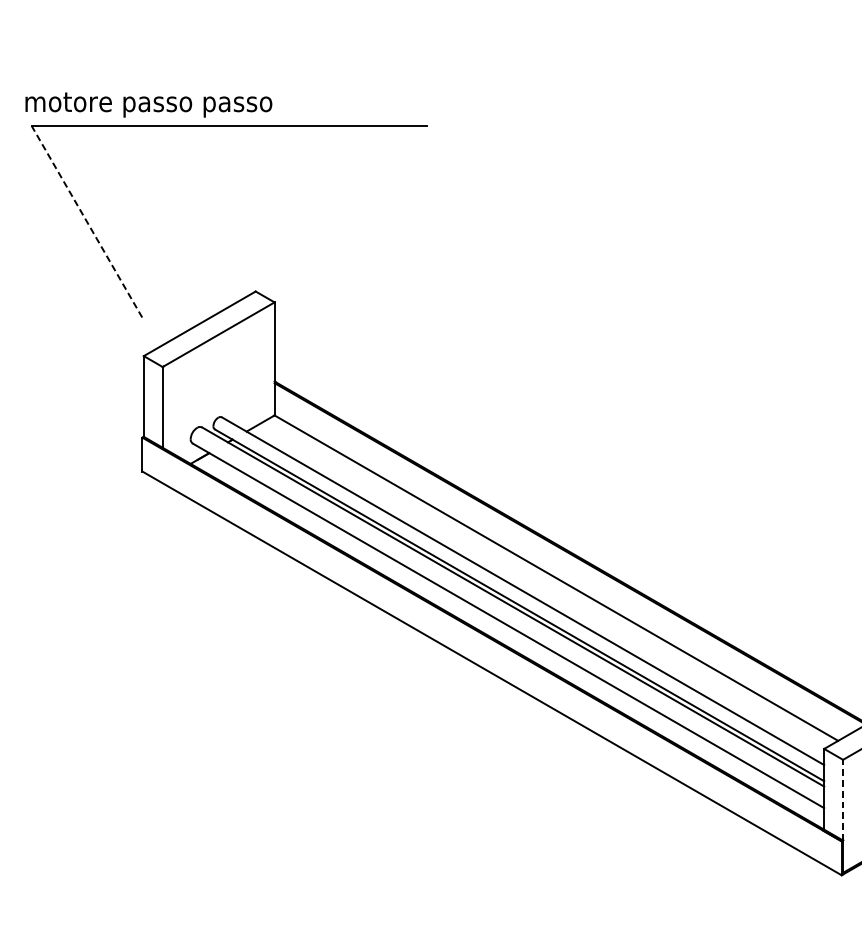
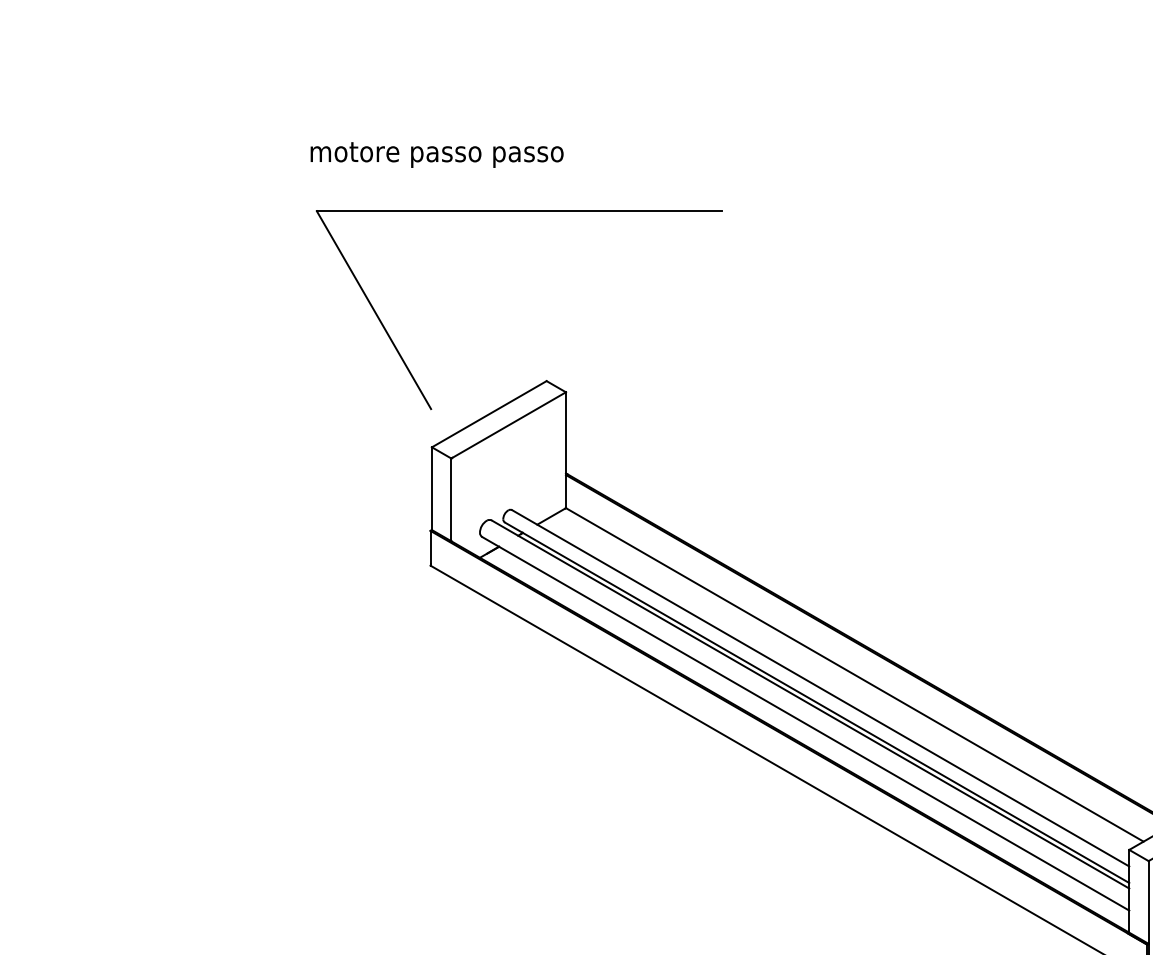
text: (148, 104) -> (436, 154), moved
line: (87, 222) -> (374, 310), dashed -> solid
line: (842, 799) -> (1148, 901), dashed -> solid

